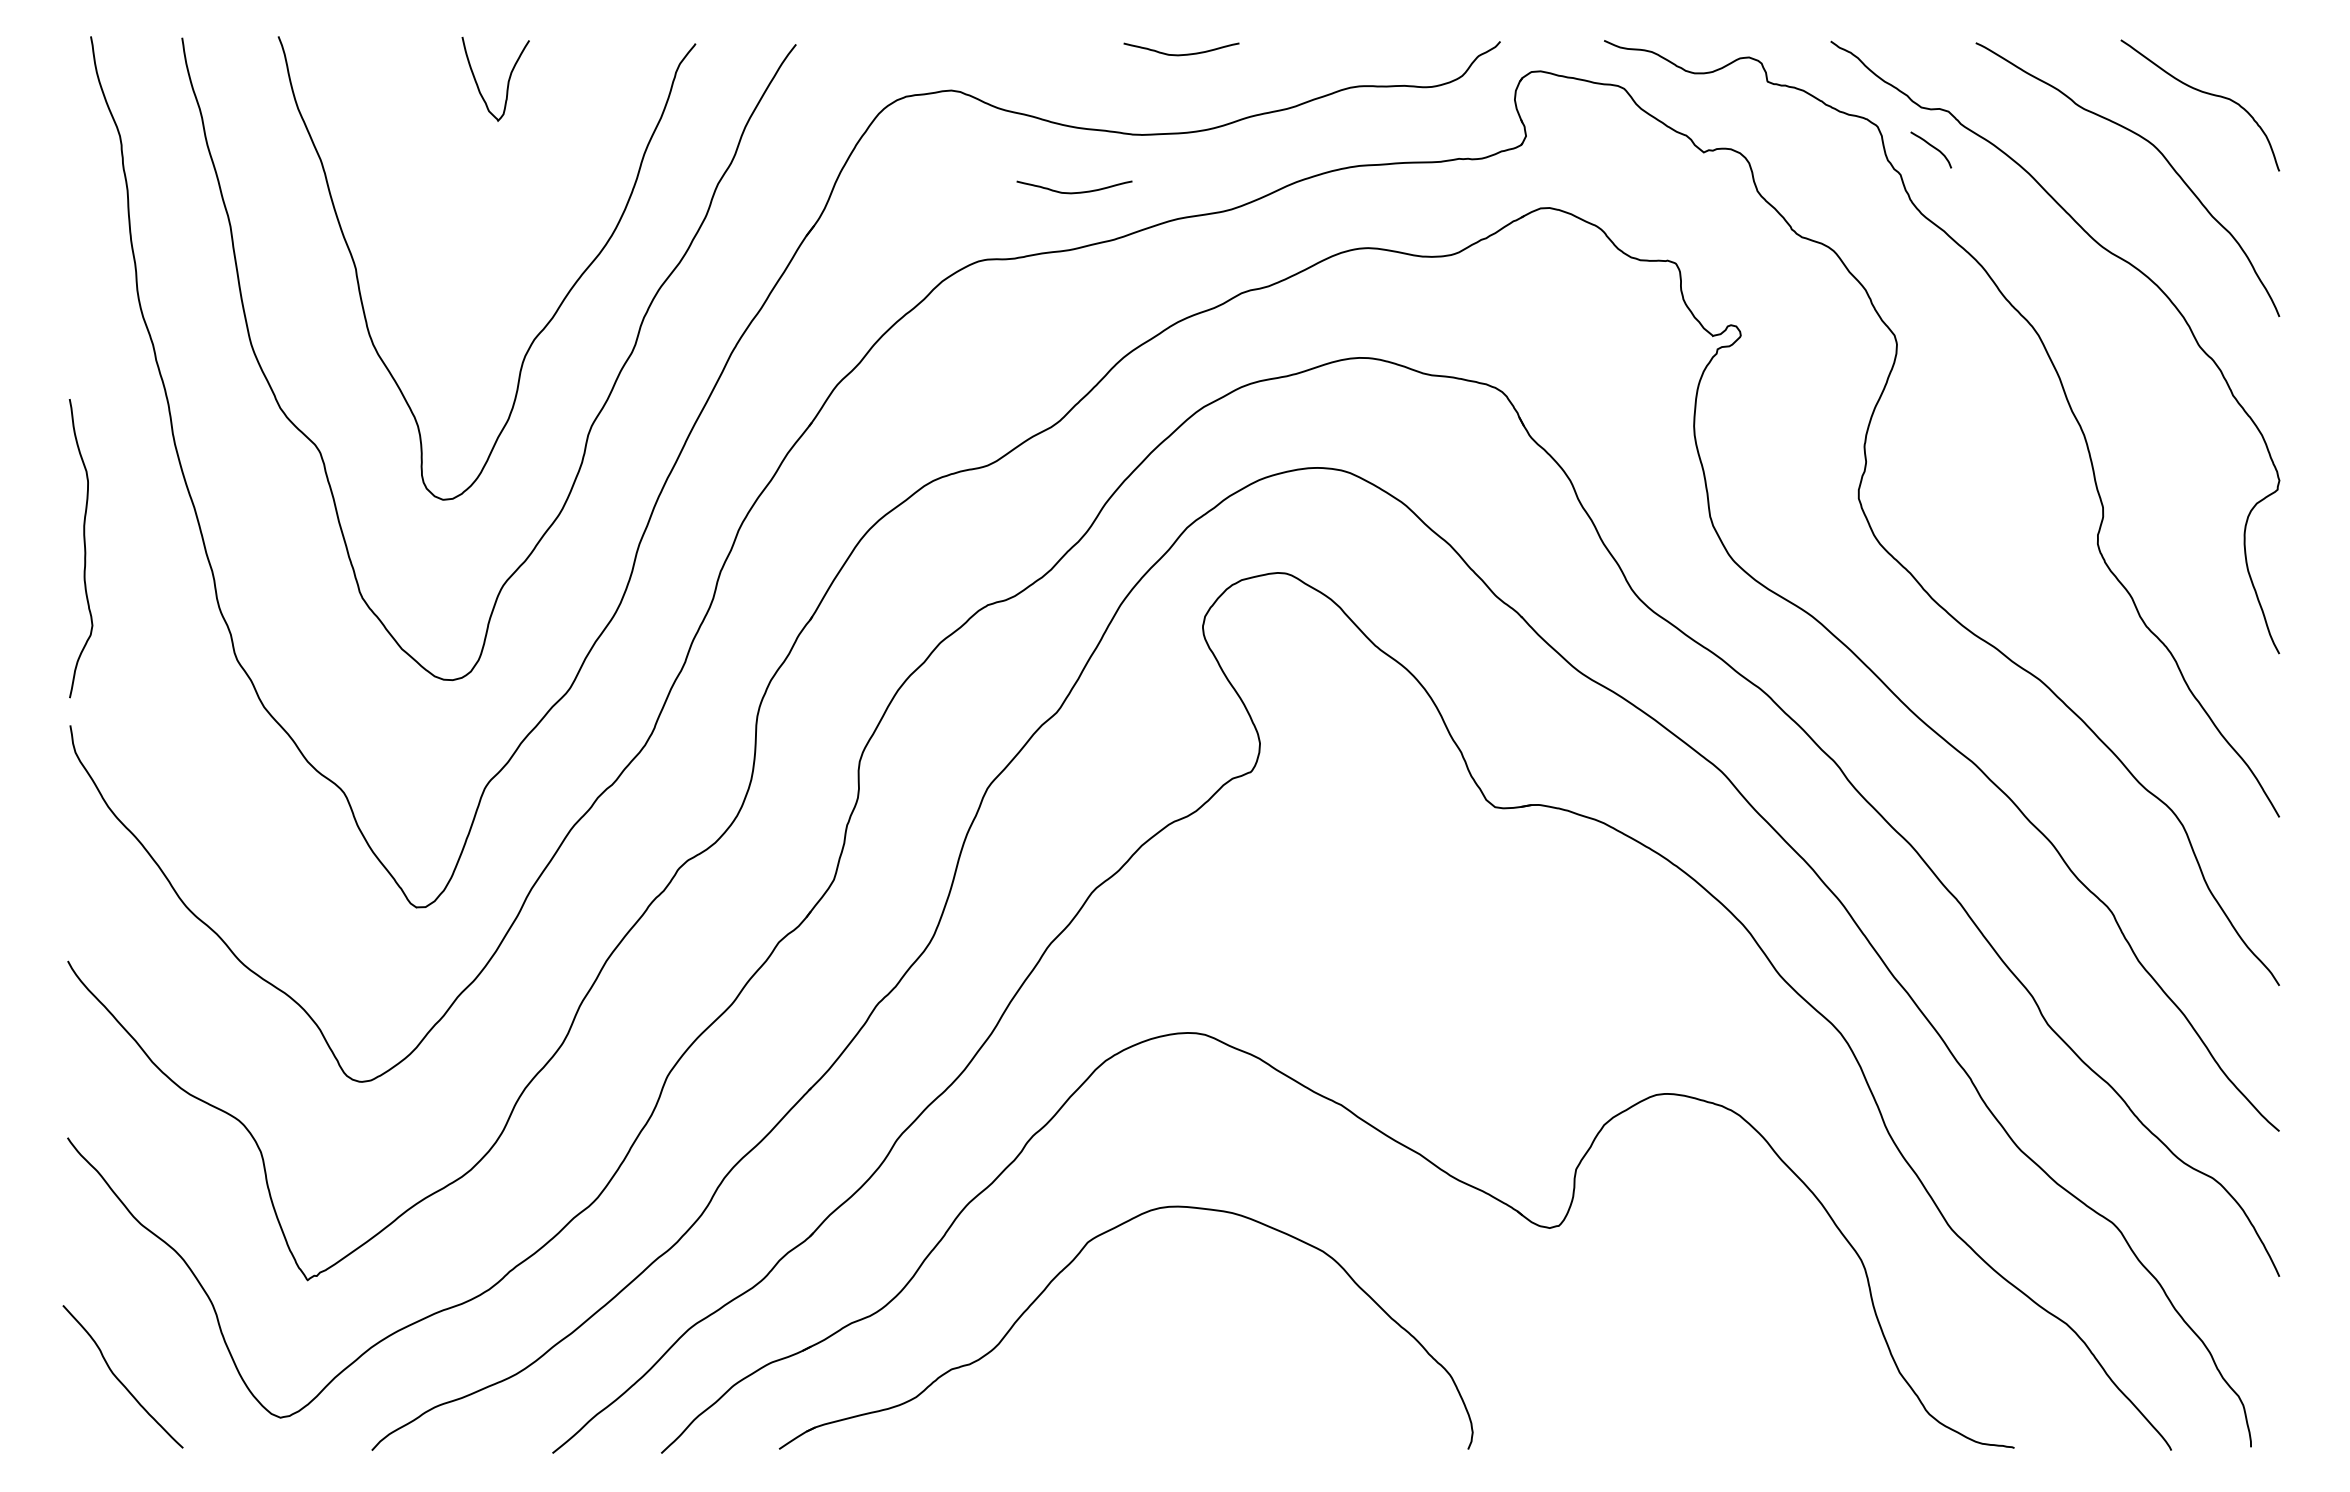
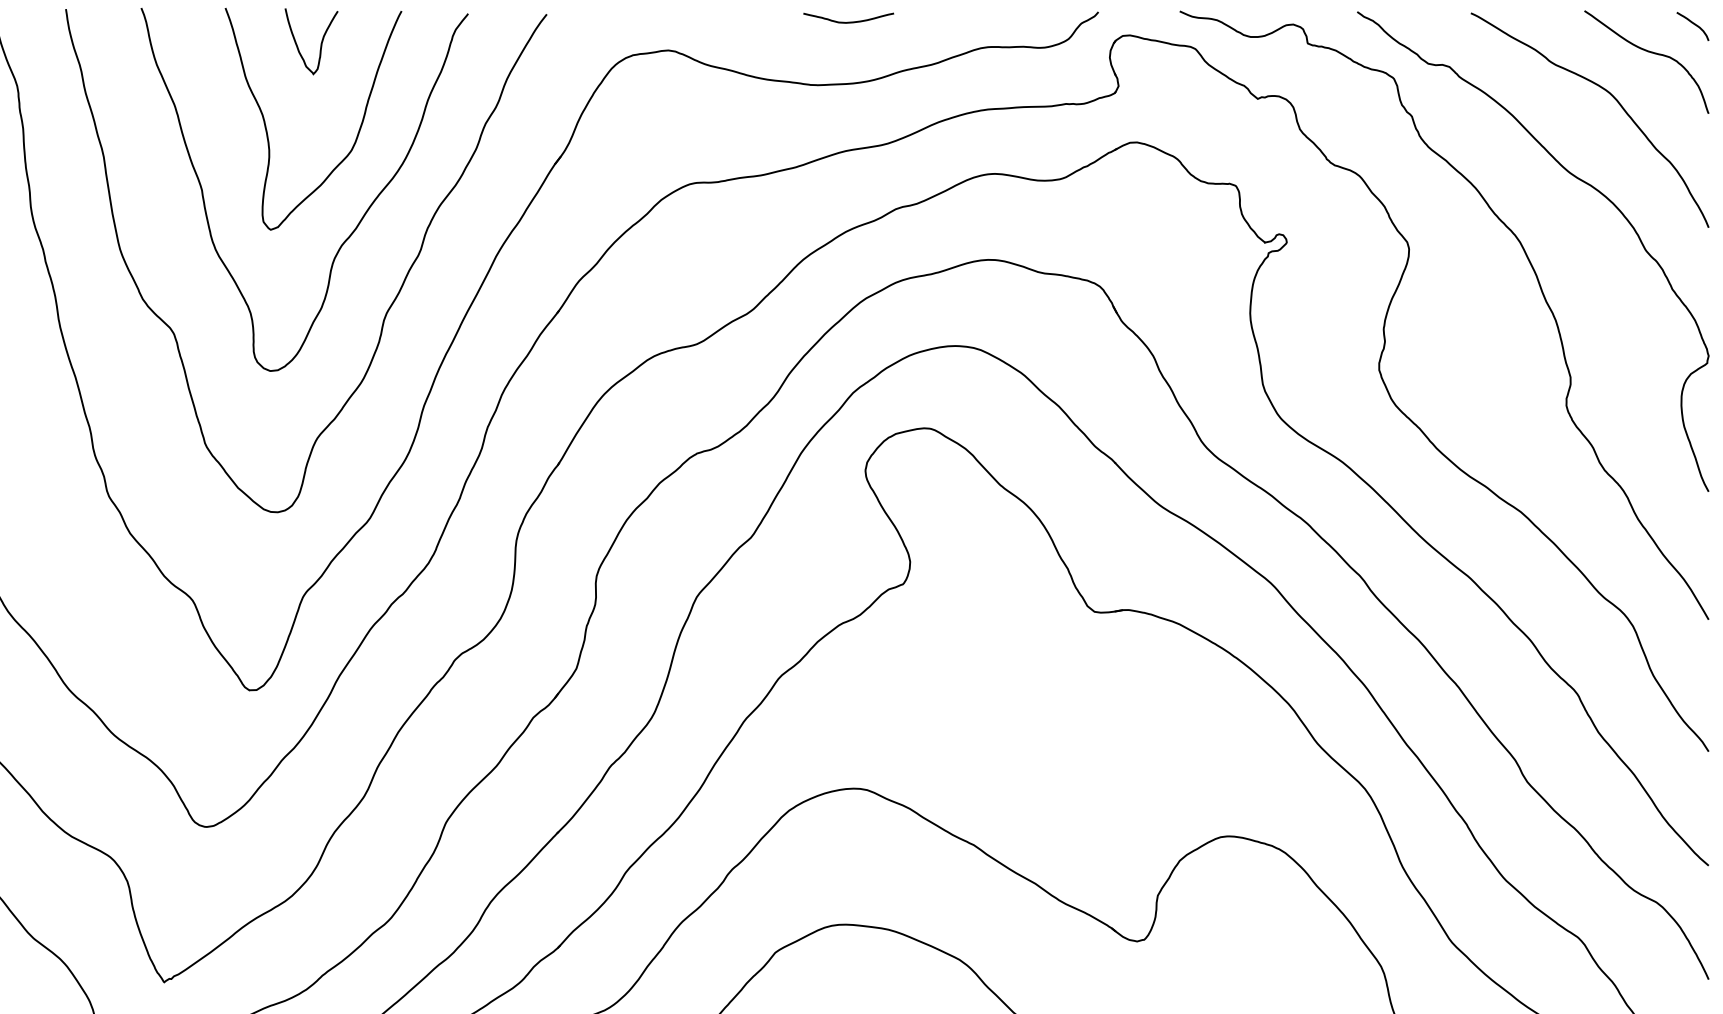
curve: (1932, 147) -> (1693, 24), moved
curve: (1074, 192) -> (764, 130), removed
curve: (554, 196) -> (357, 133), added

